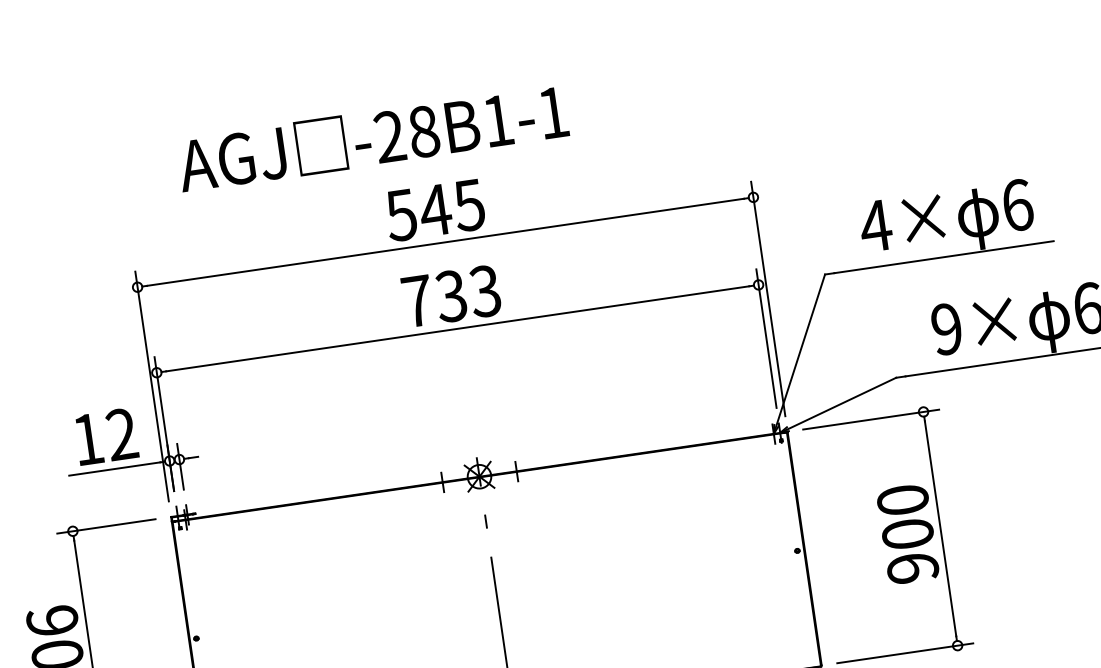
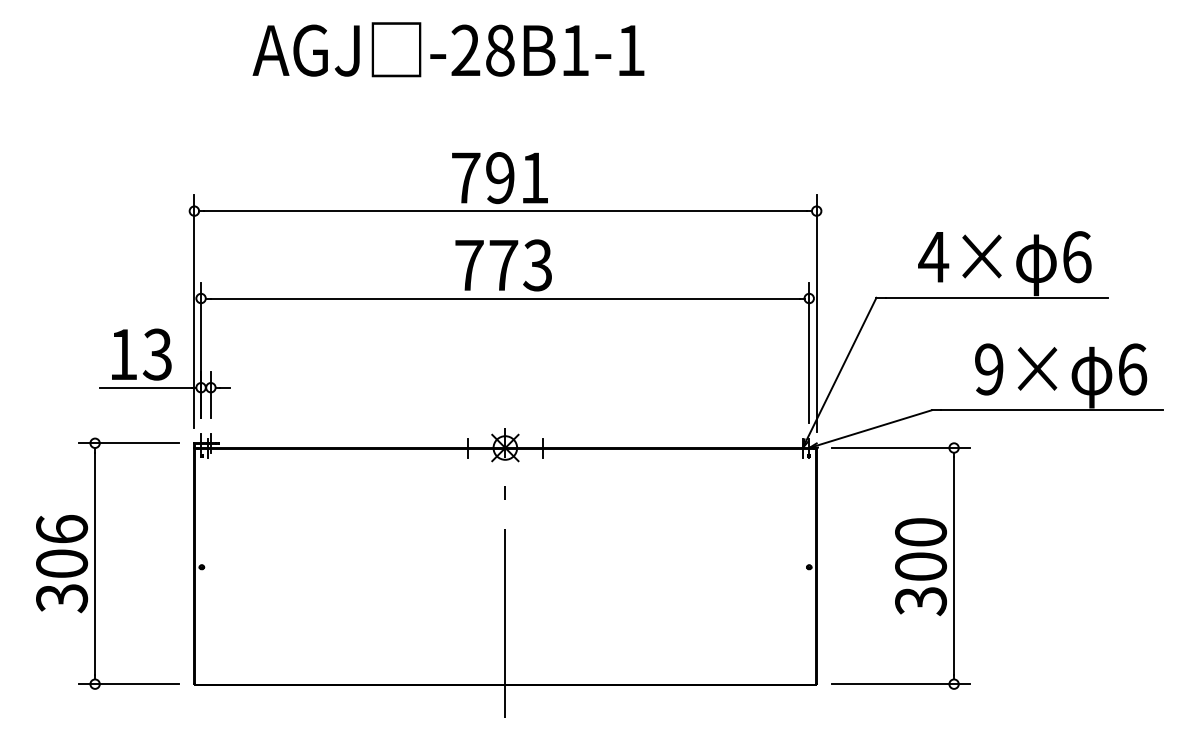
text: (372, 138) -> (448, 49), moved
text: (434, 210) -> (499, 178), 545 -> 791
text: (451, 296) -> (503, 265), 733 -> 773
text: (121, 434) -> (157, 354), 12 -> 13
text: (913, 568) -> (921, 601), 900 -> 300

